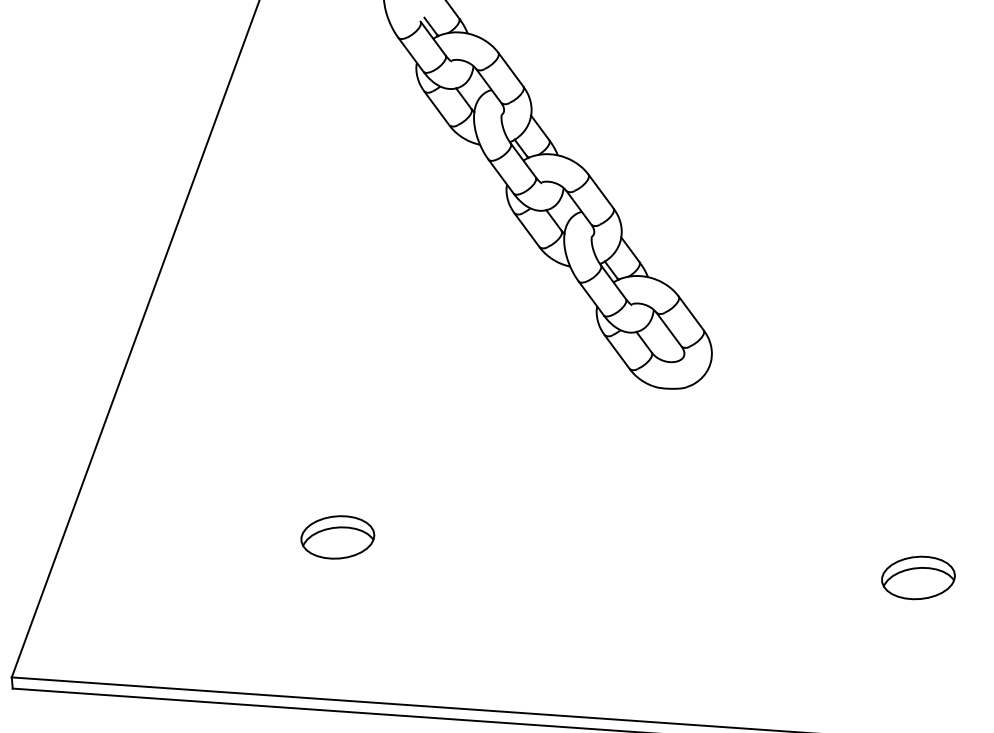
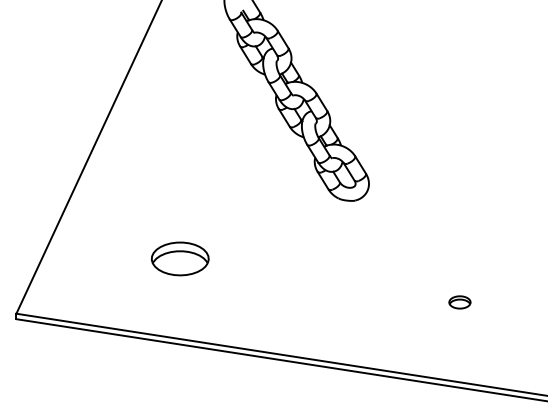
part: (336, 538) -> (179, 259), size x1.6
part: (917, 578) -> (459, 302), size x0.6

